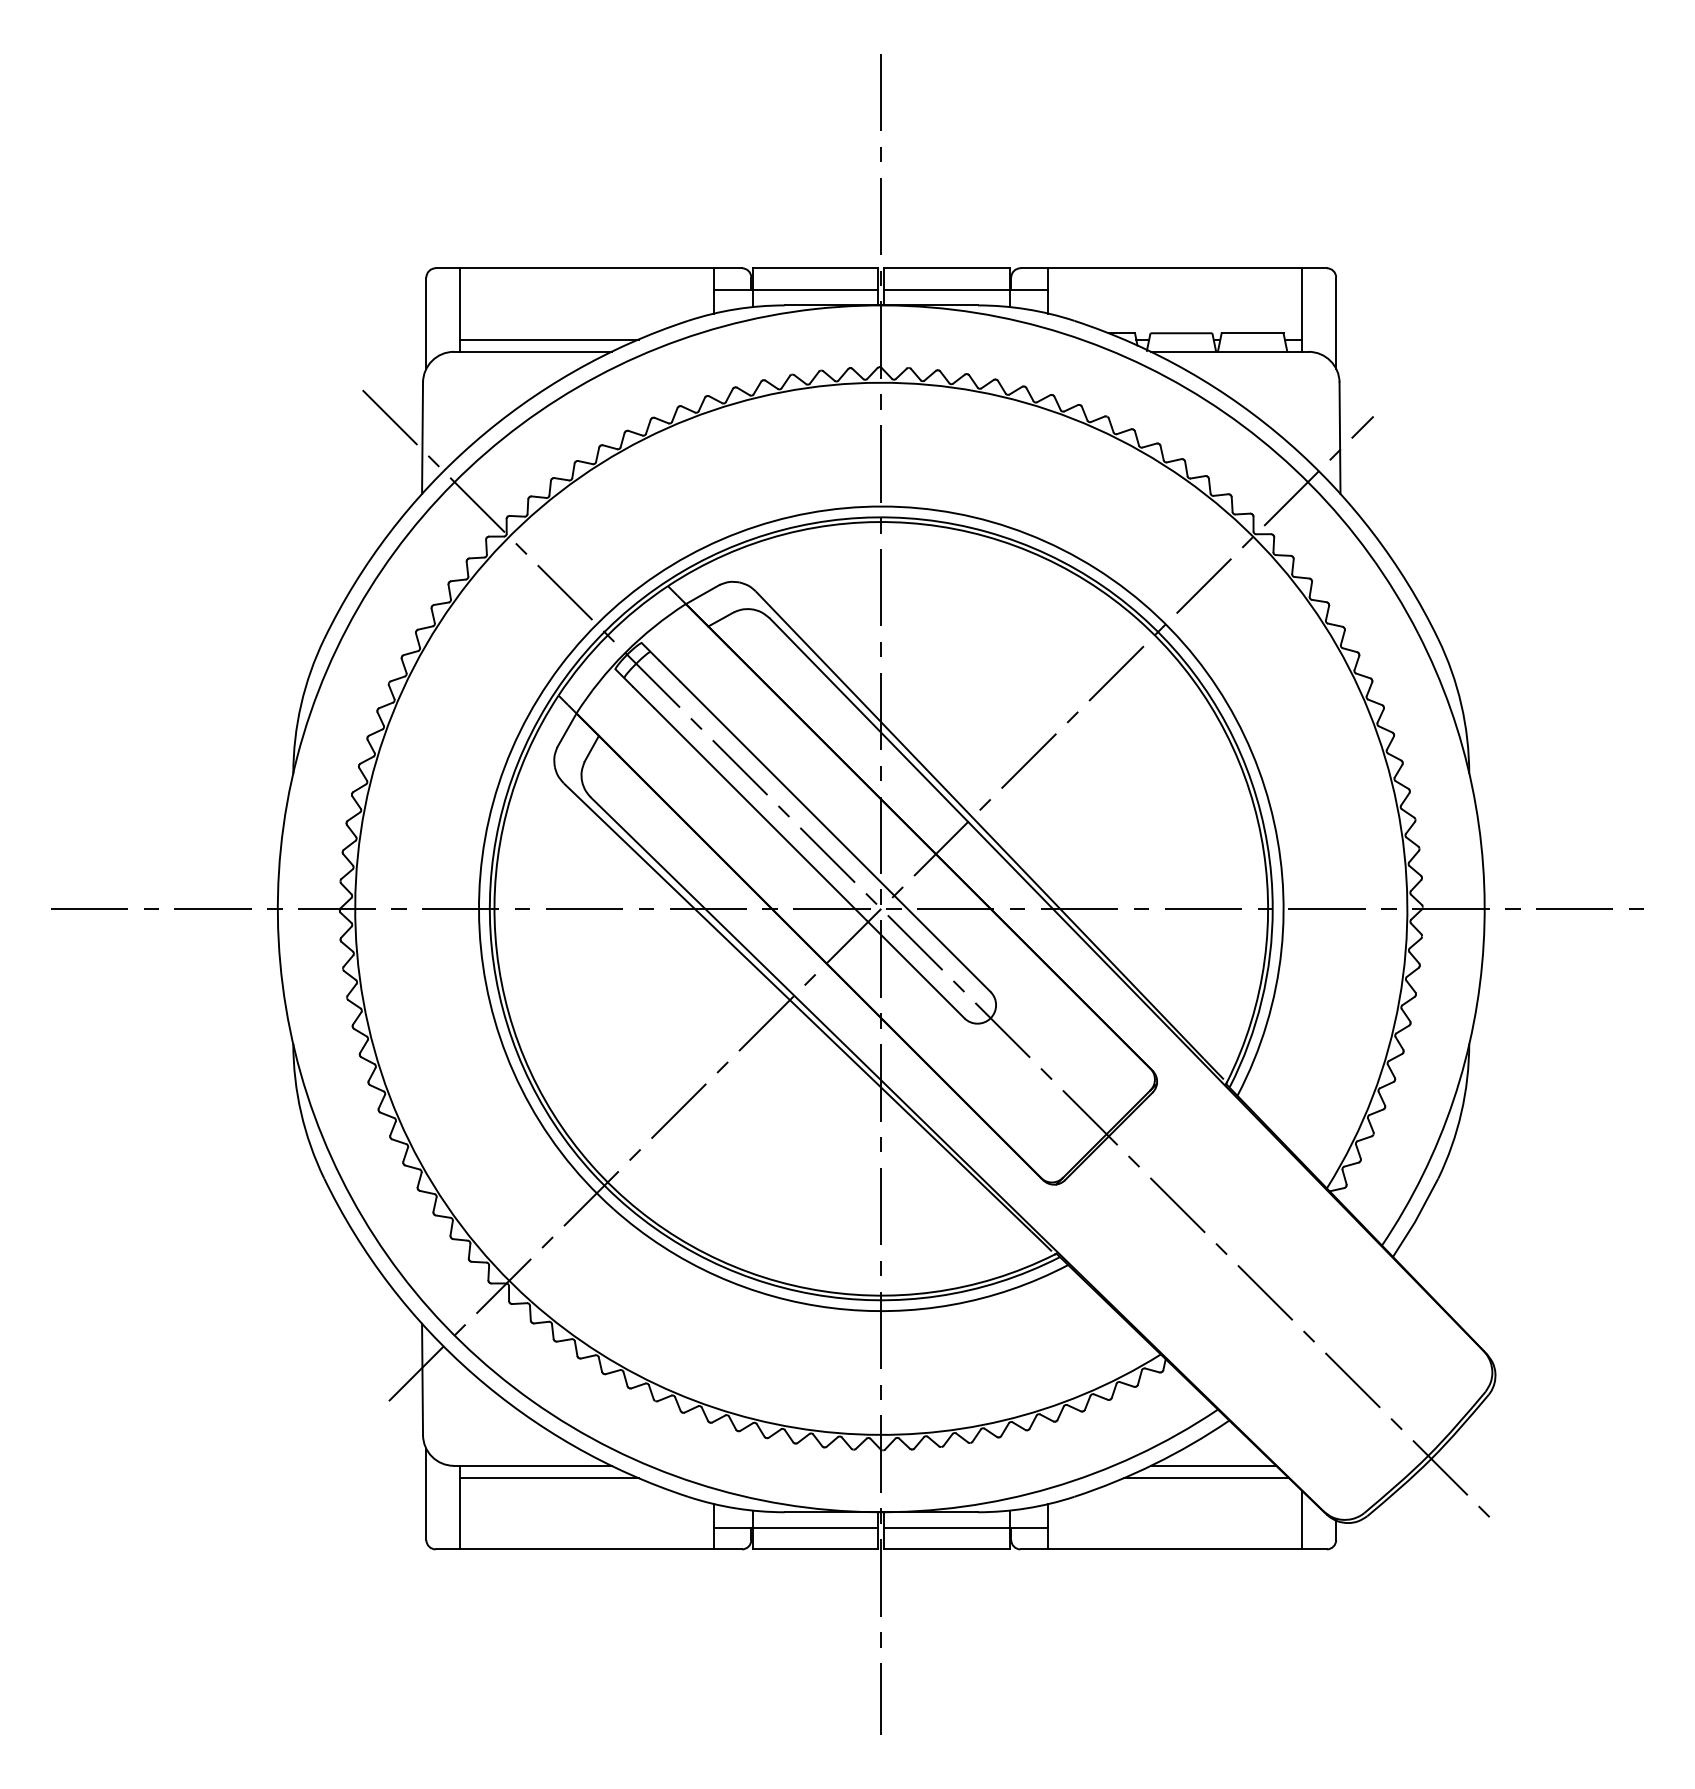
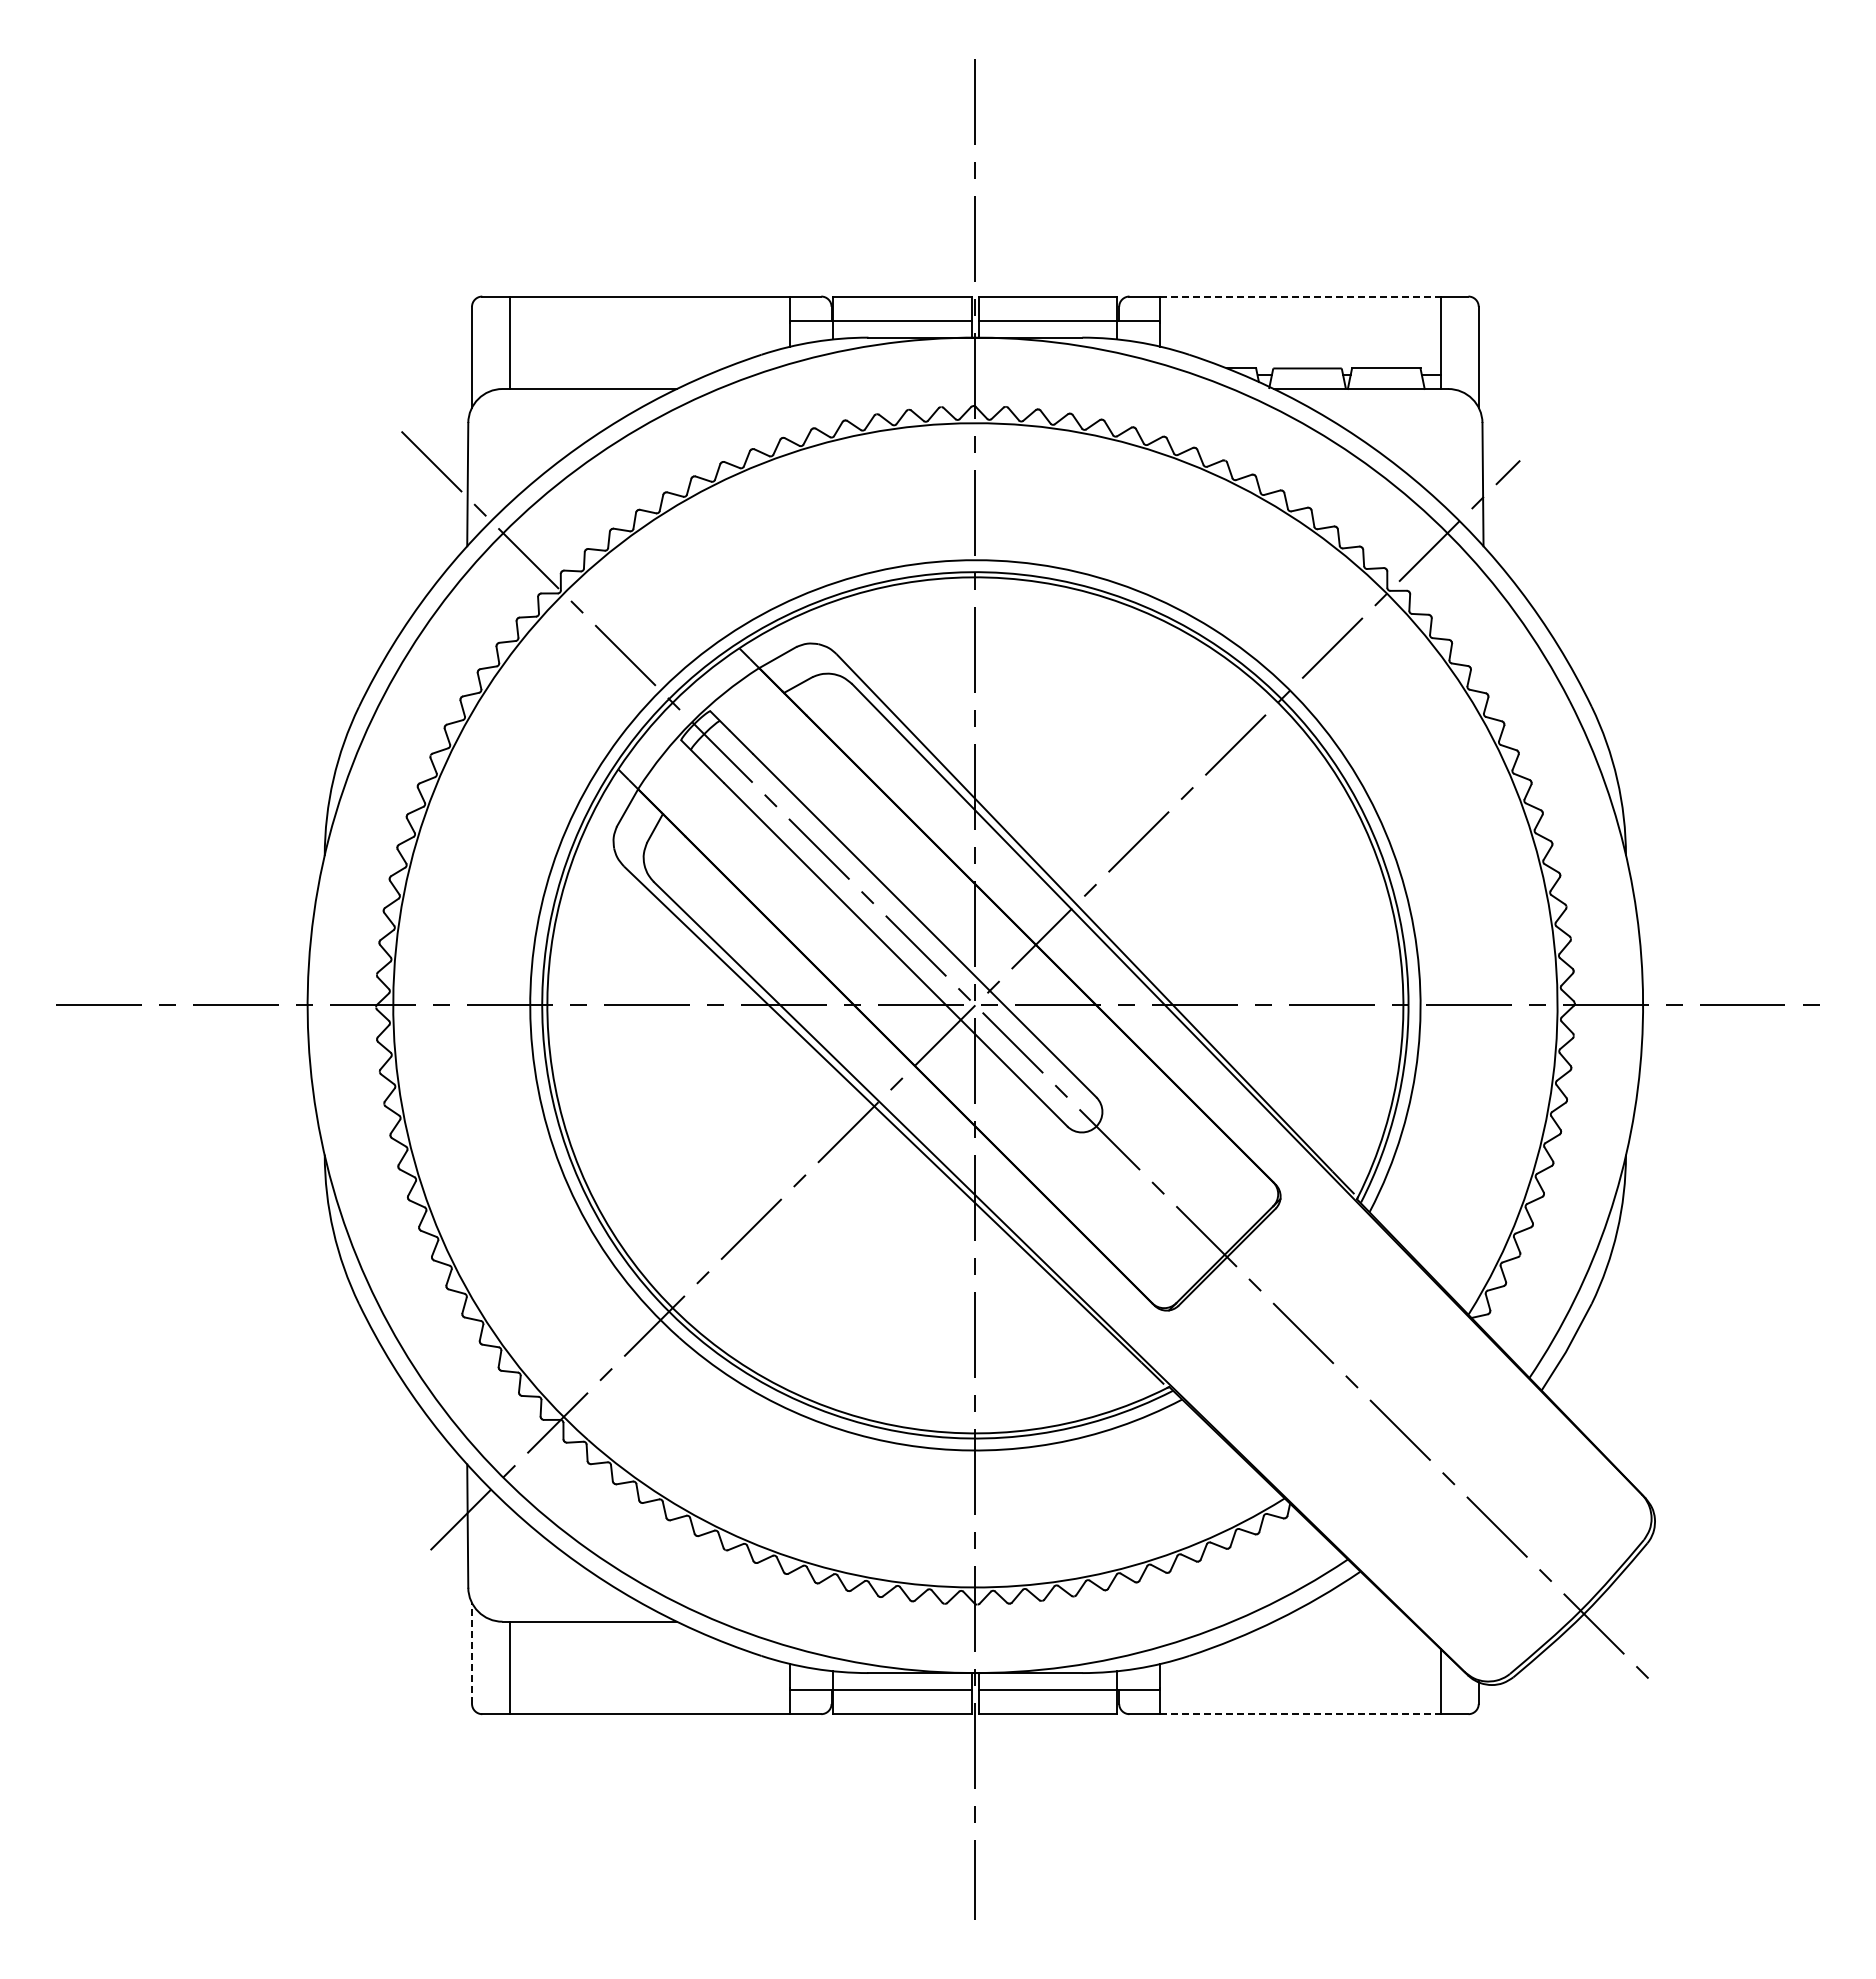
line: (1175, 268) -> (1301, 296), solid -> dashed
line: (548, 339) -> (607, 375), removed
line: (1213, 1465) -> (1342, 1621), removed
line: (548, 1478) -> (607, 1635), removed
line: (1205, 1478) -> (1334, 1635), removed
line: (426, 1493) -> (472, 1652), solid -> dashed
line: (1175, 1549) -> (1301, 1714), solid -> dashed

